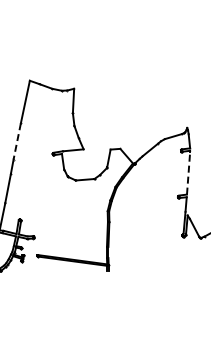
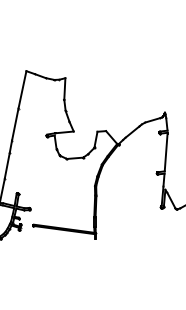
line: (17, 141) -> (15, 124), dashed -> solid
line: (188, 172) -> (166, 151), dashed -> solid

